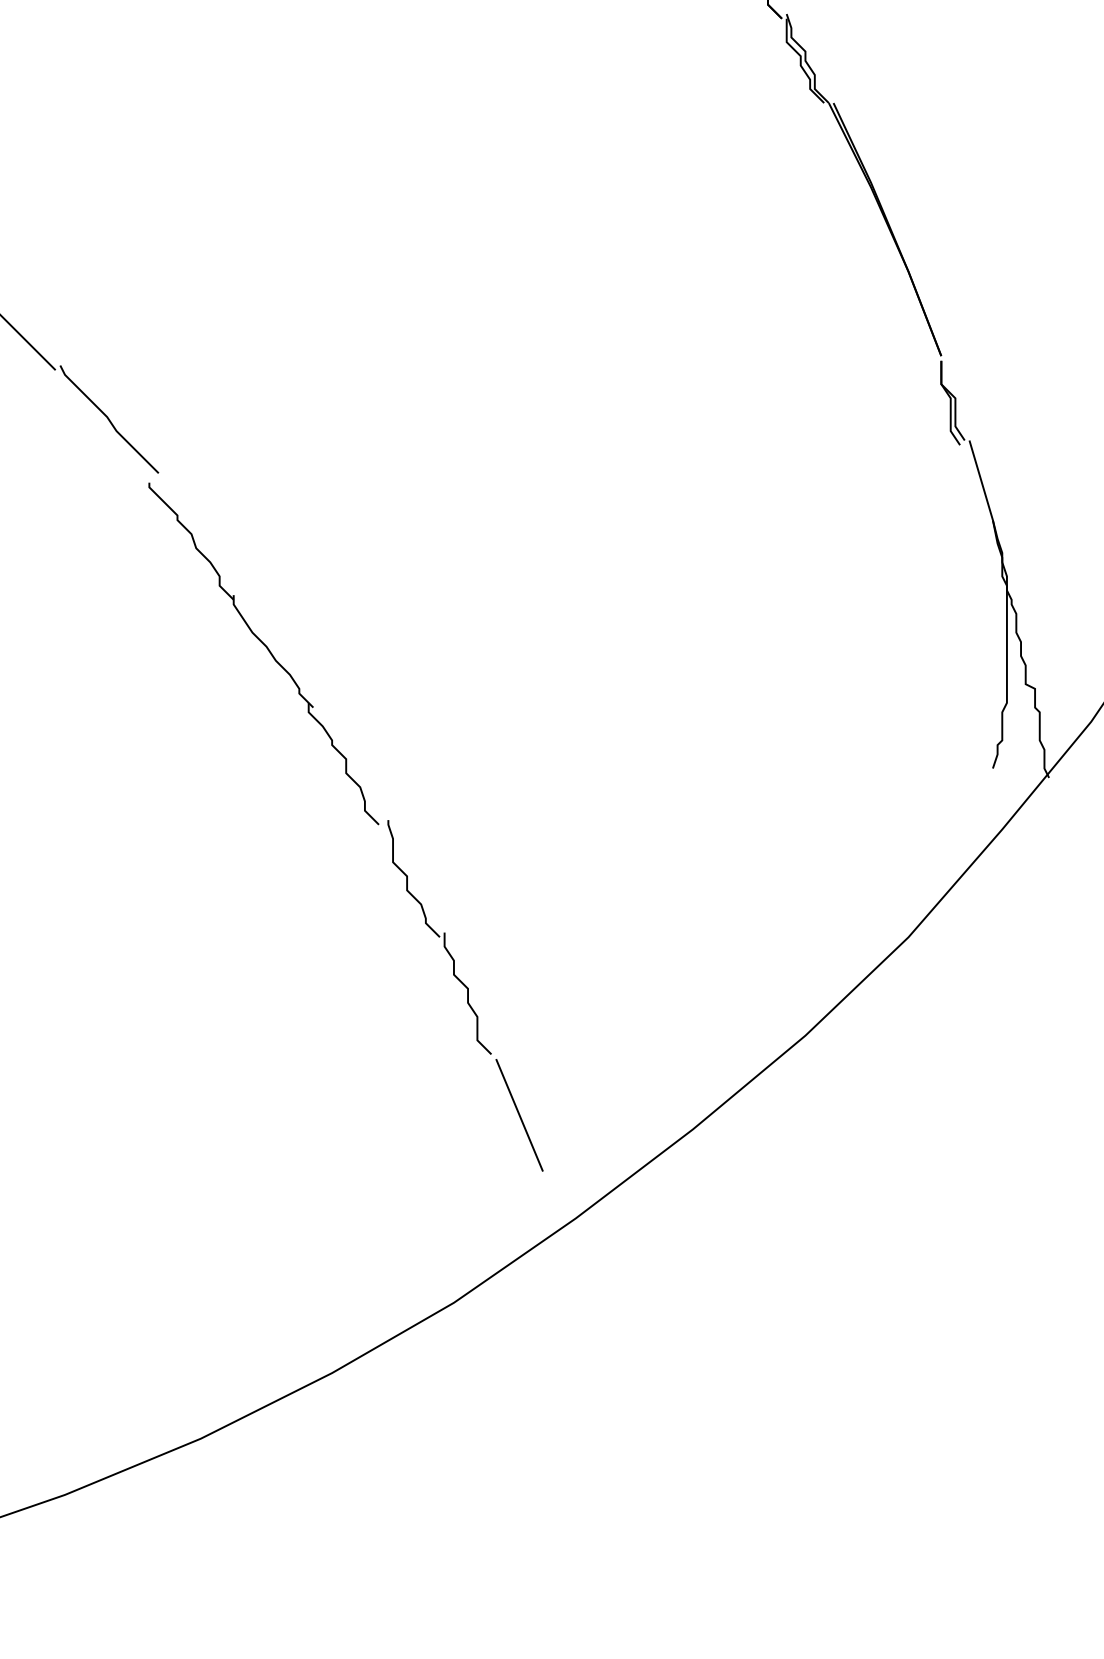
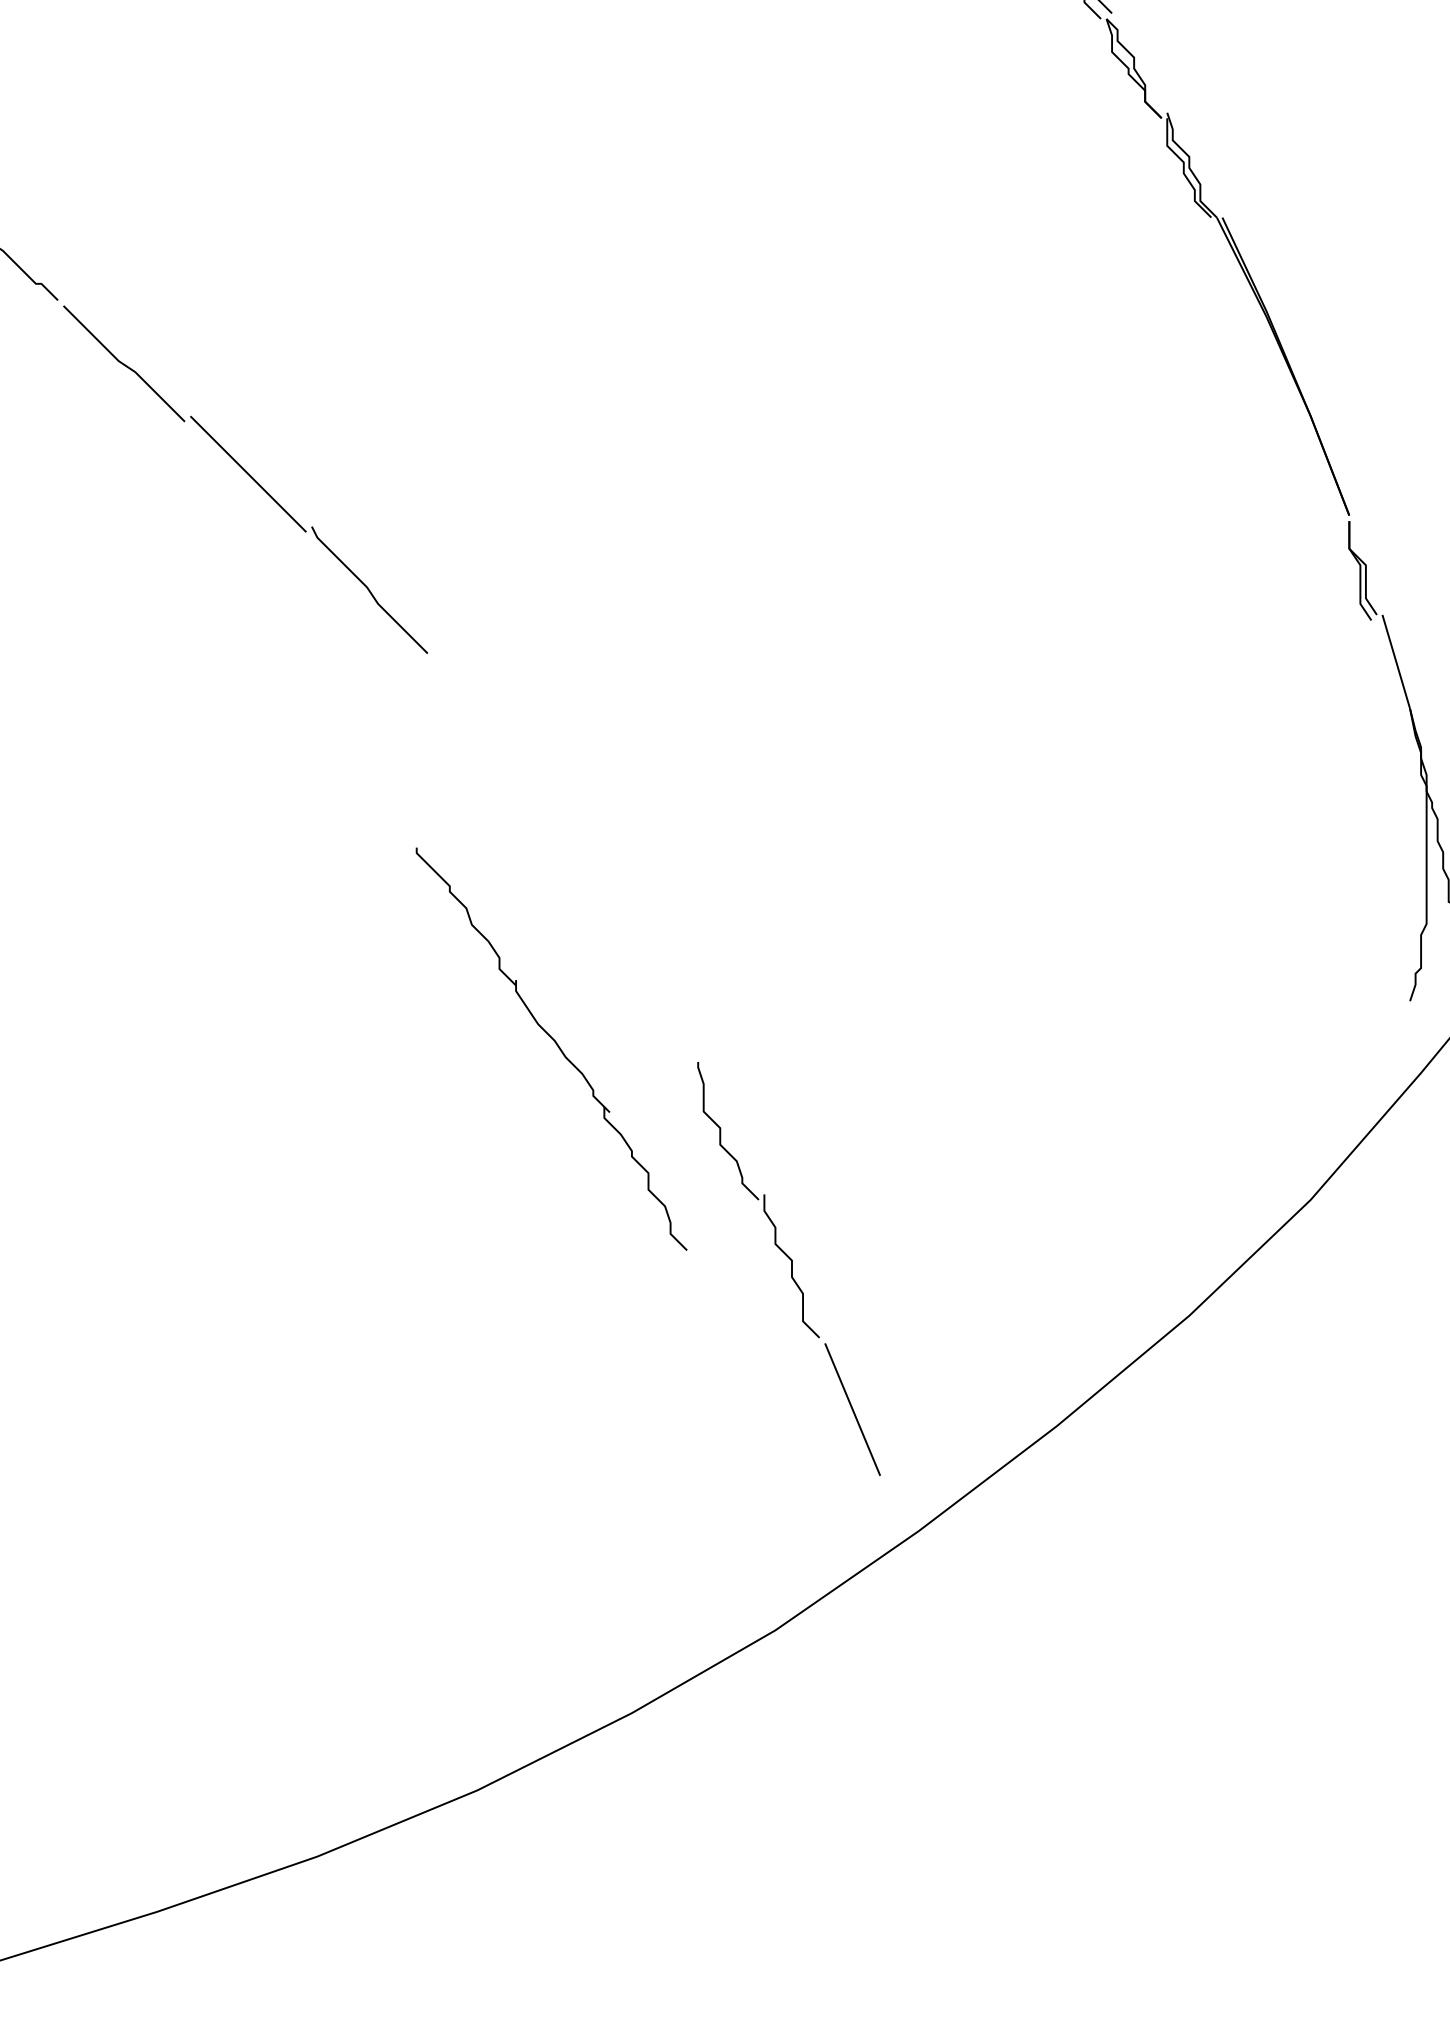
part: (263, 653) -> (551, 1048), moved

